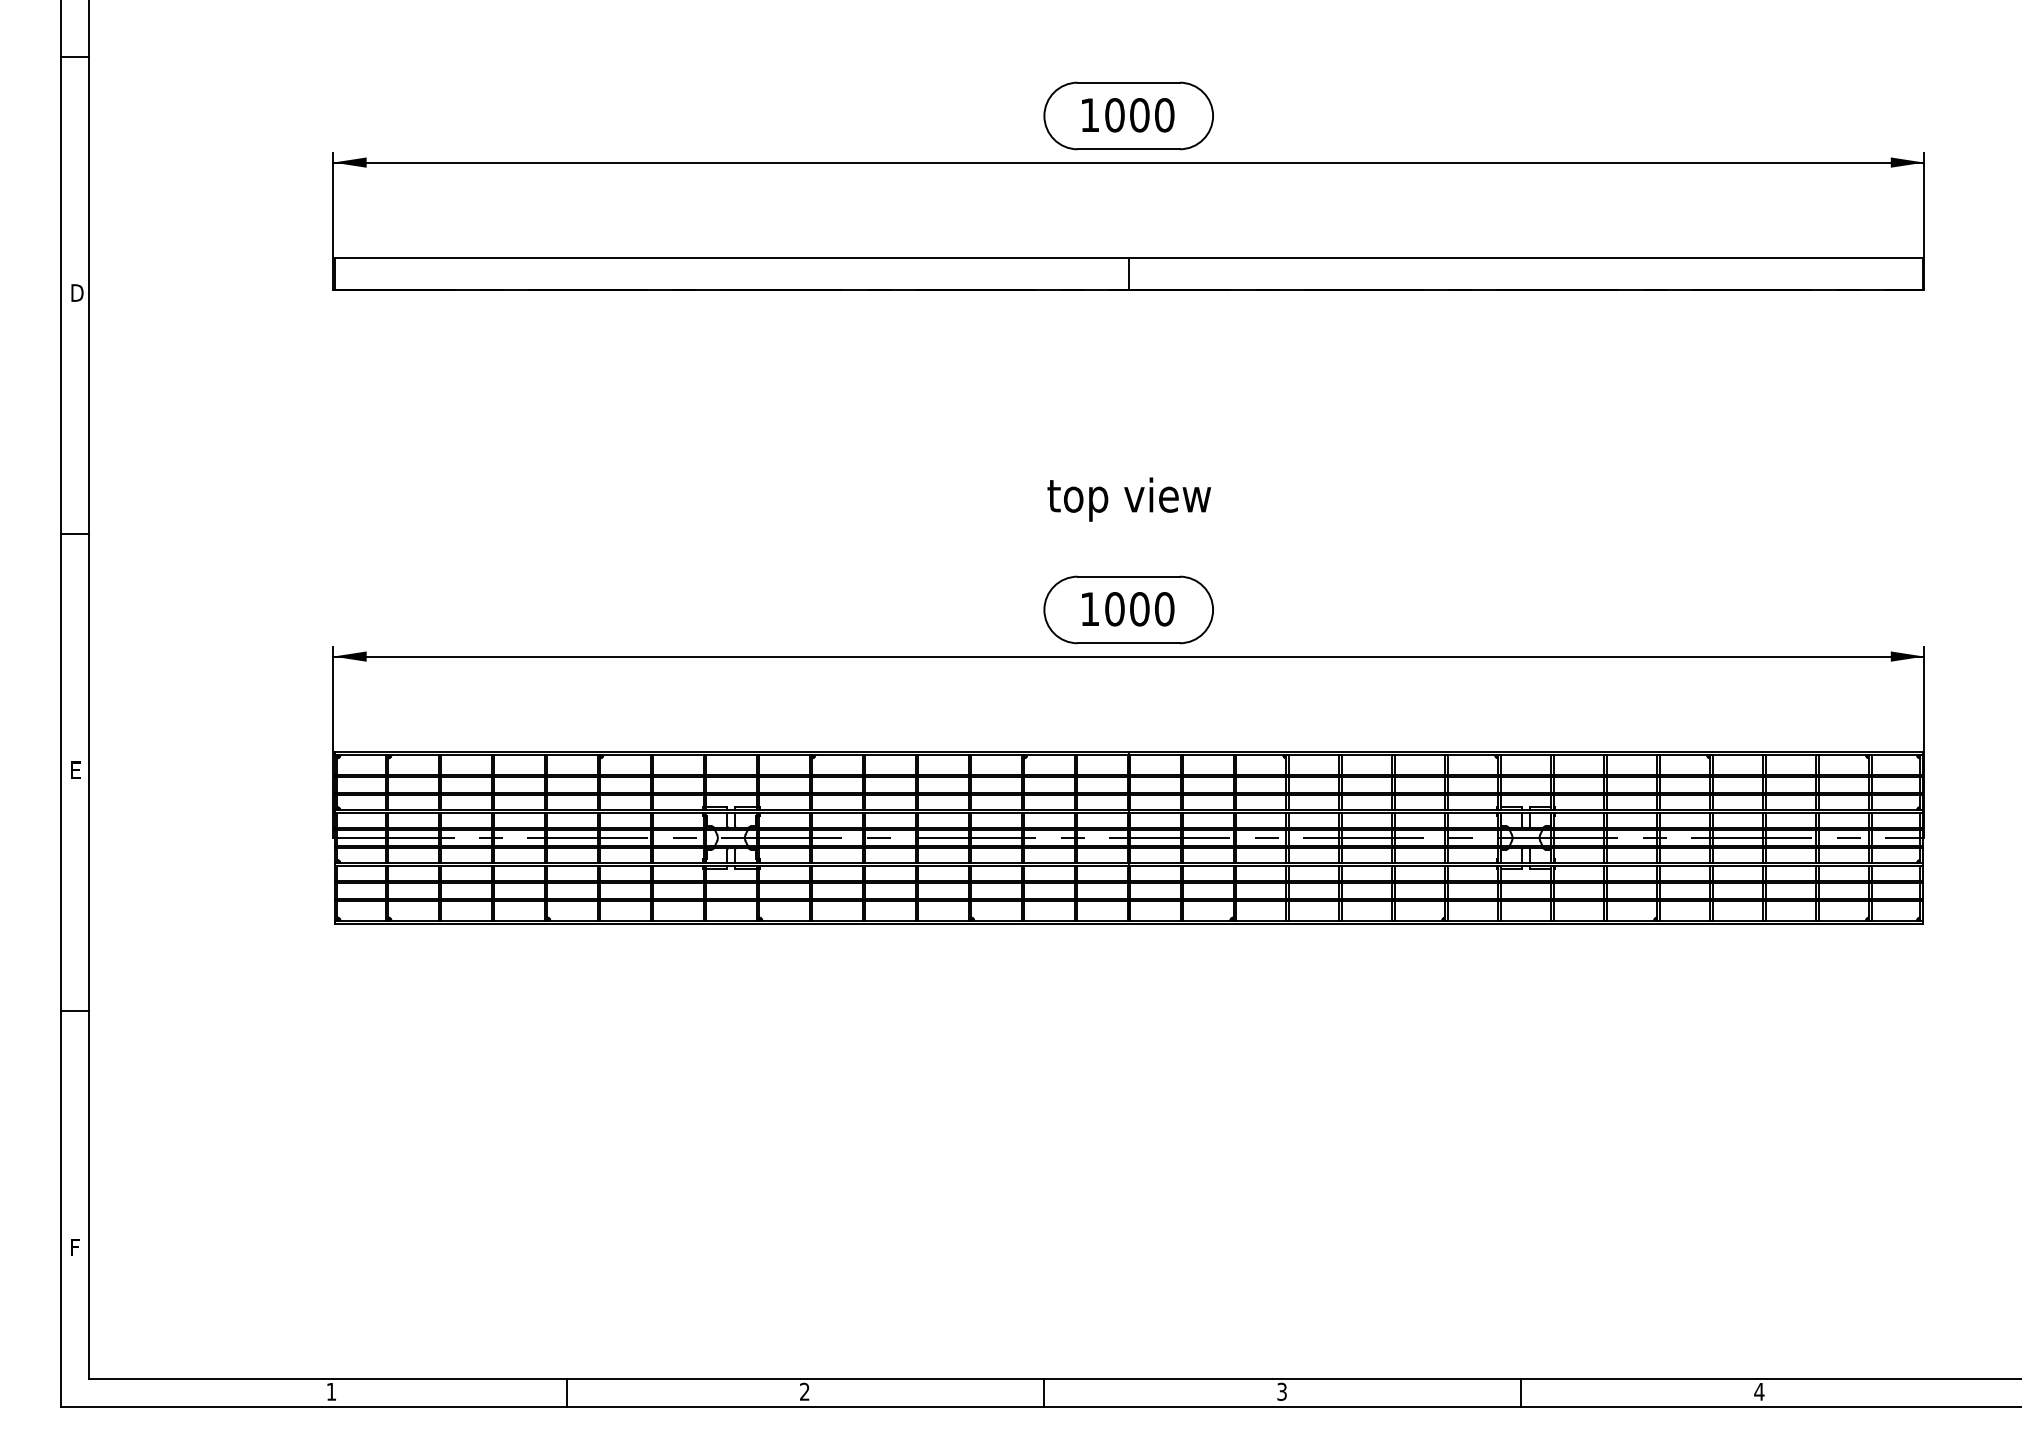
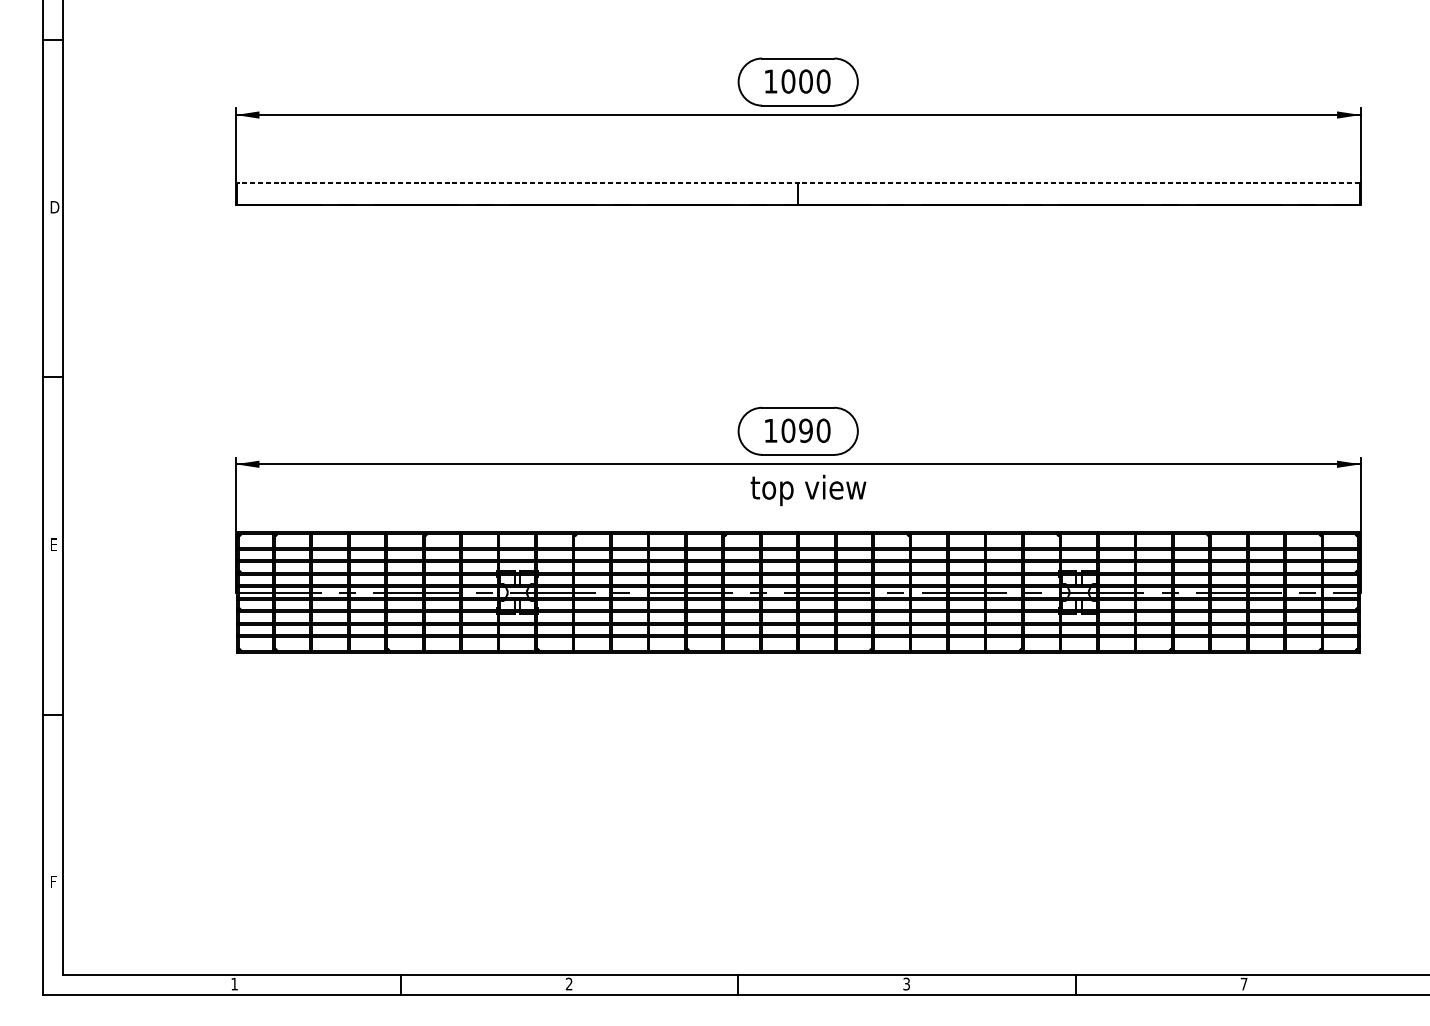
line: (1128, 258) -> (798, 182), solid -> dashed
text: (1129, 499) -> (808, 490), moved
text: (1139, 609) -> (805, 430), 1000 -> 1090
text: (1759, 1391) -> (1244, 983), 4 -> 7

